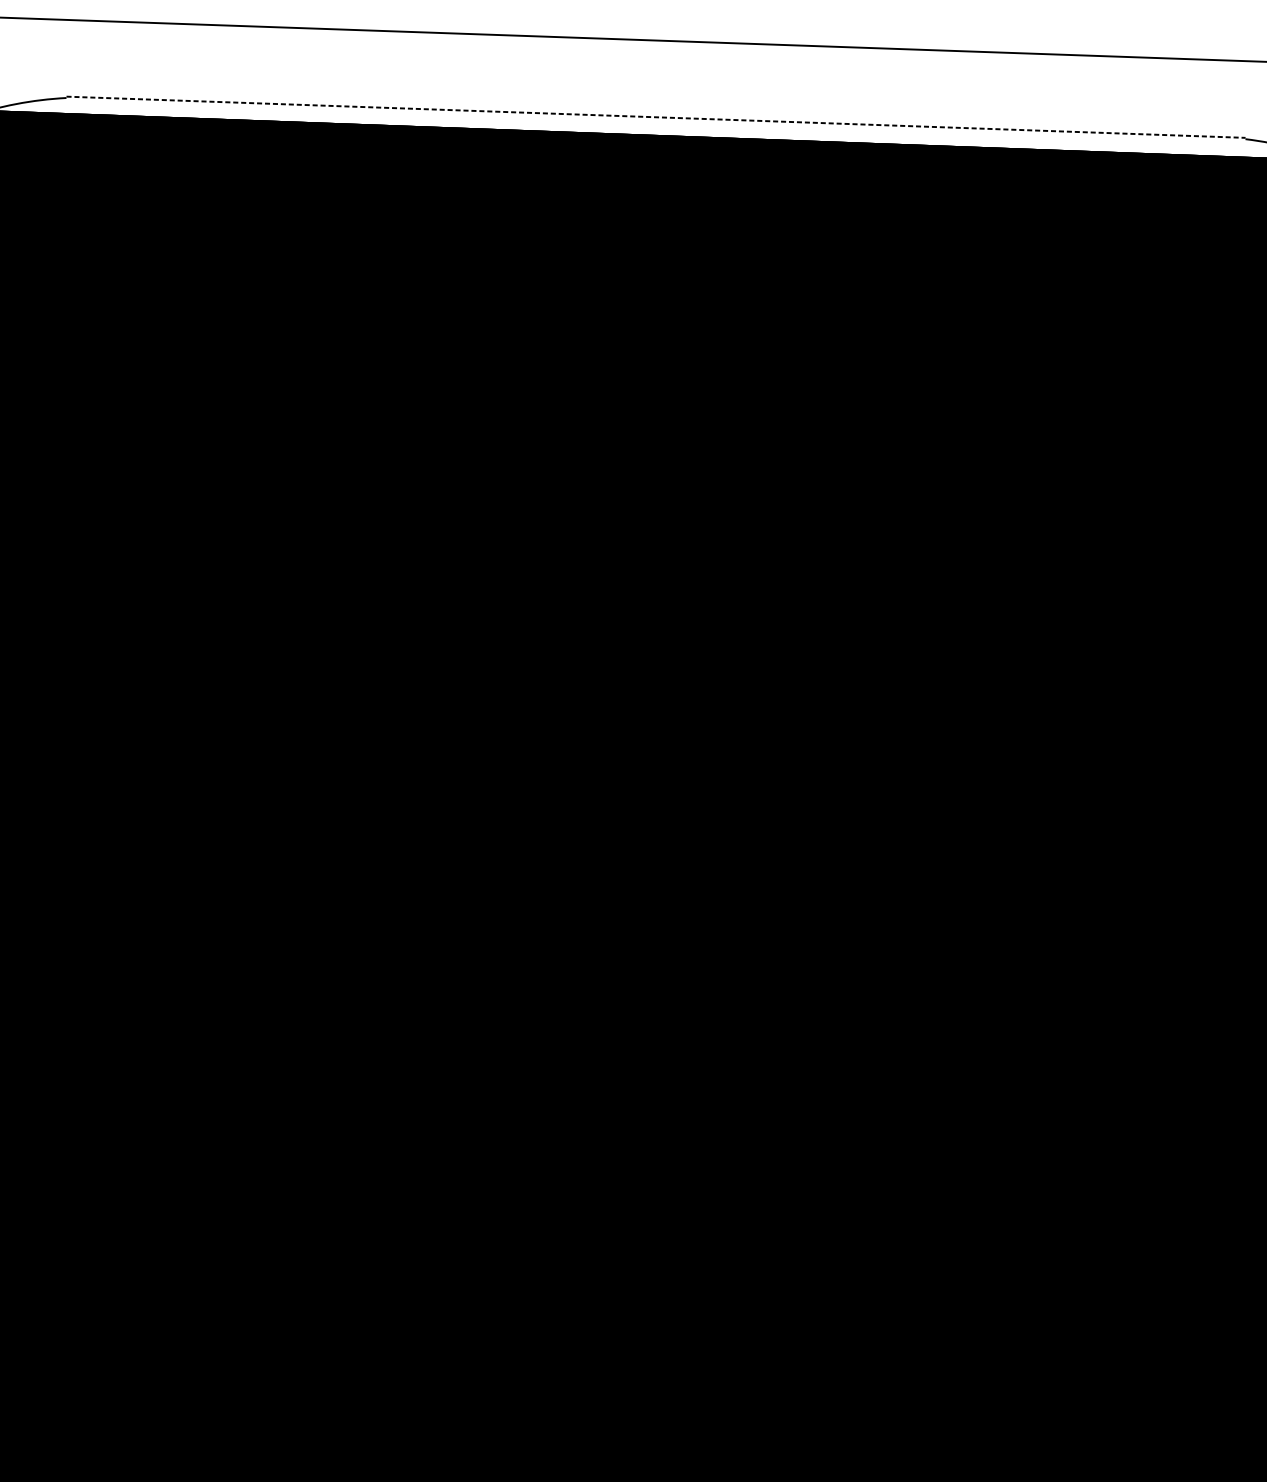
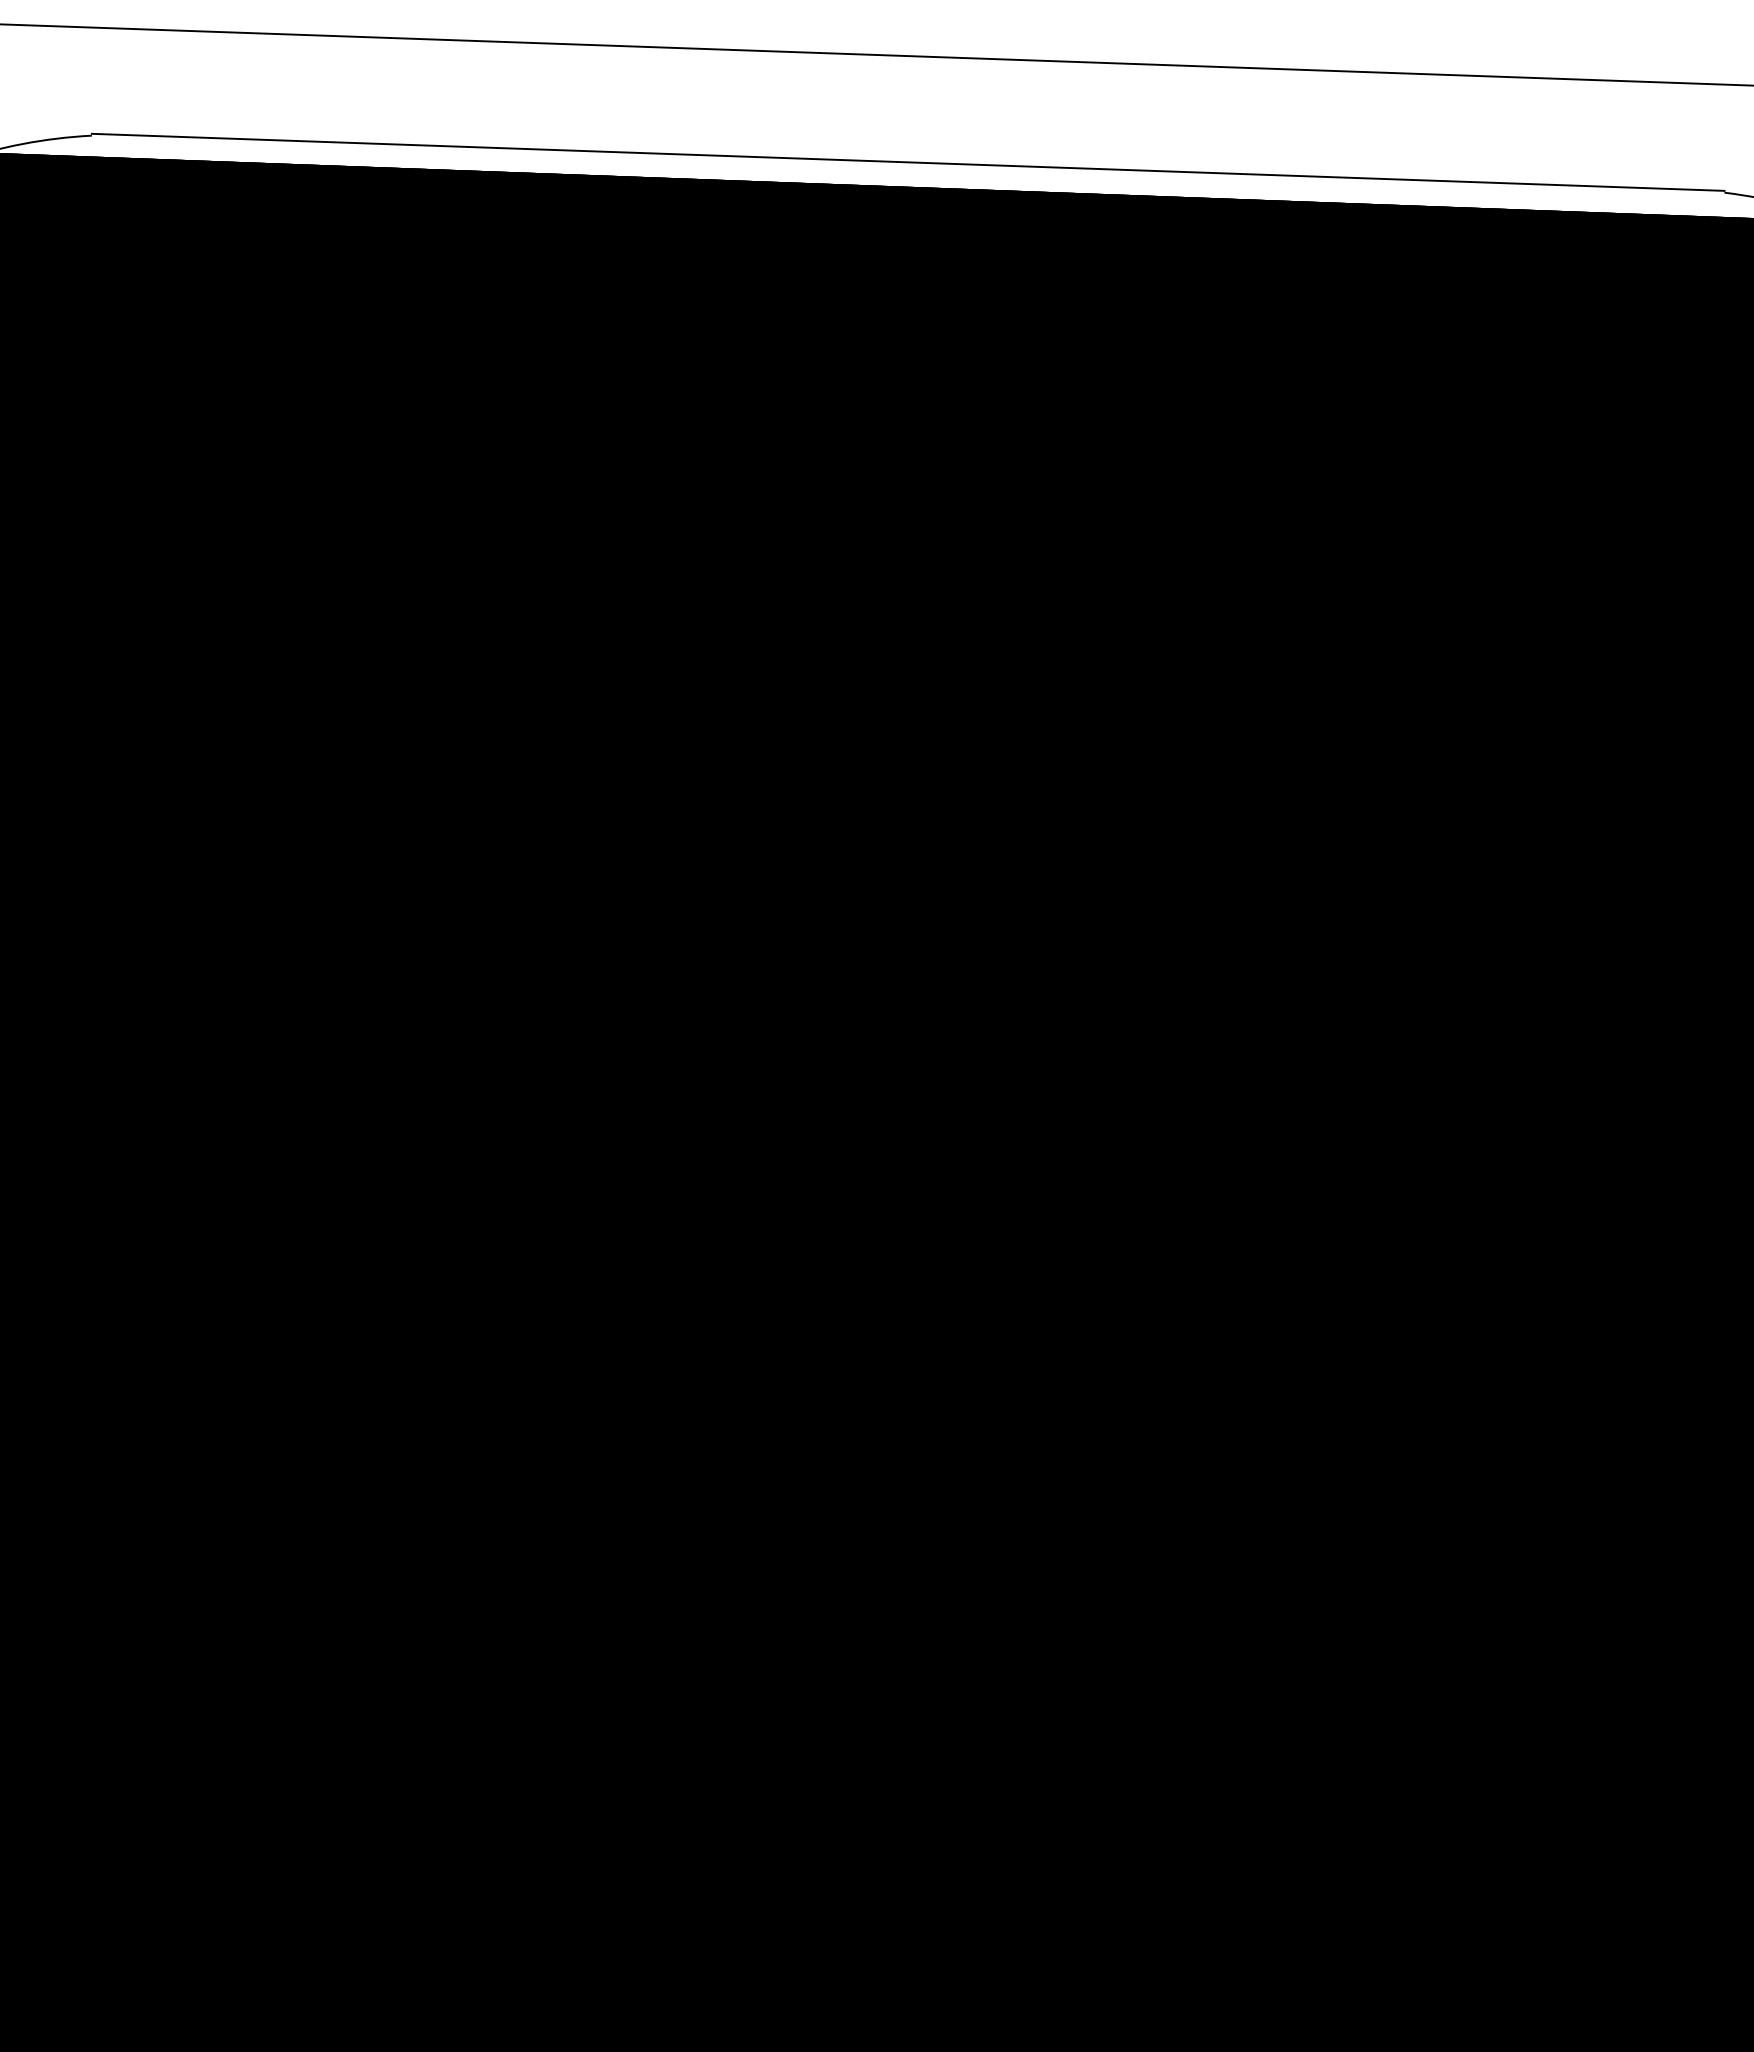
line: (656, 117) -> (908, 162), dashed -> solid

